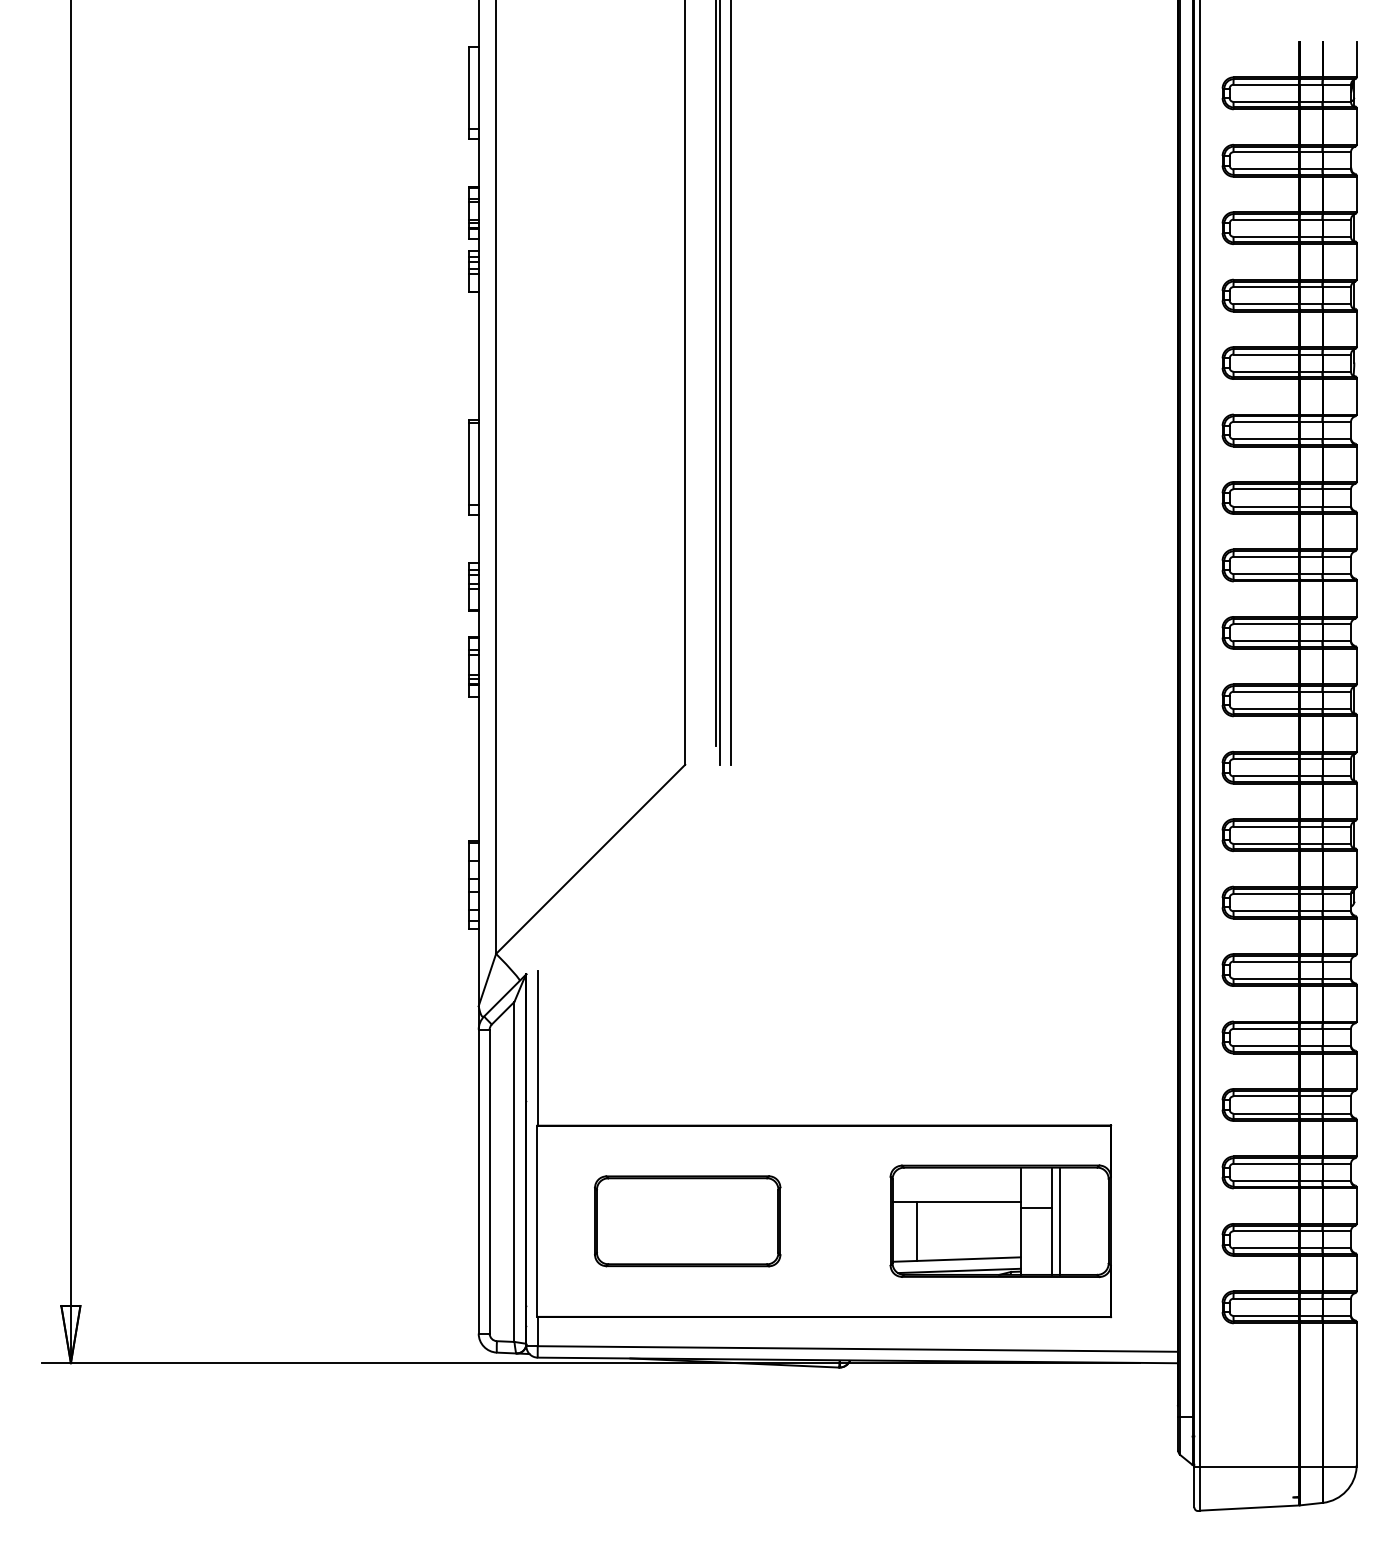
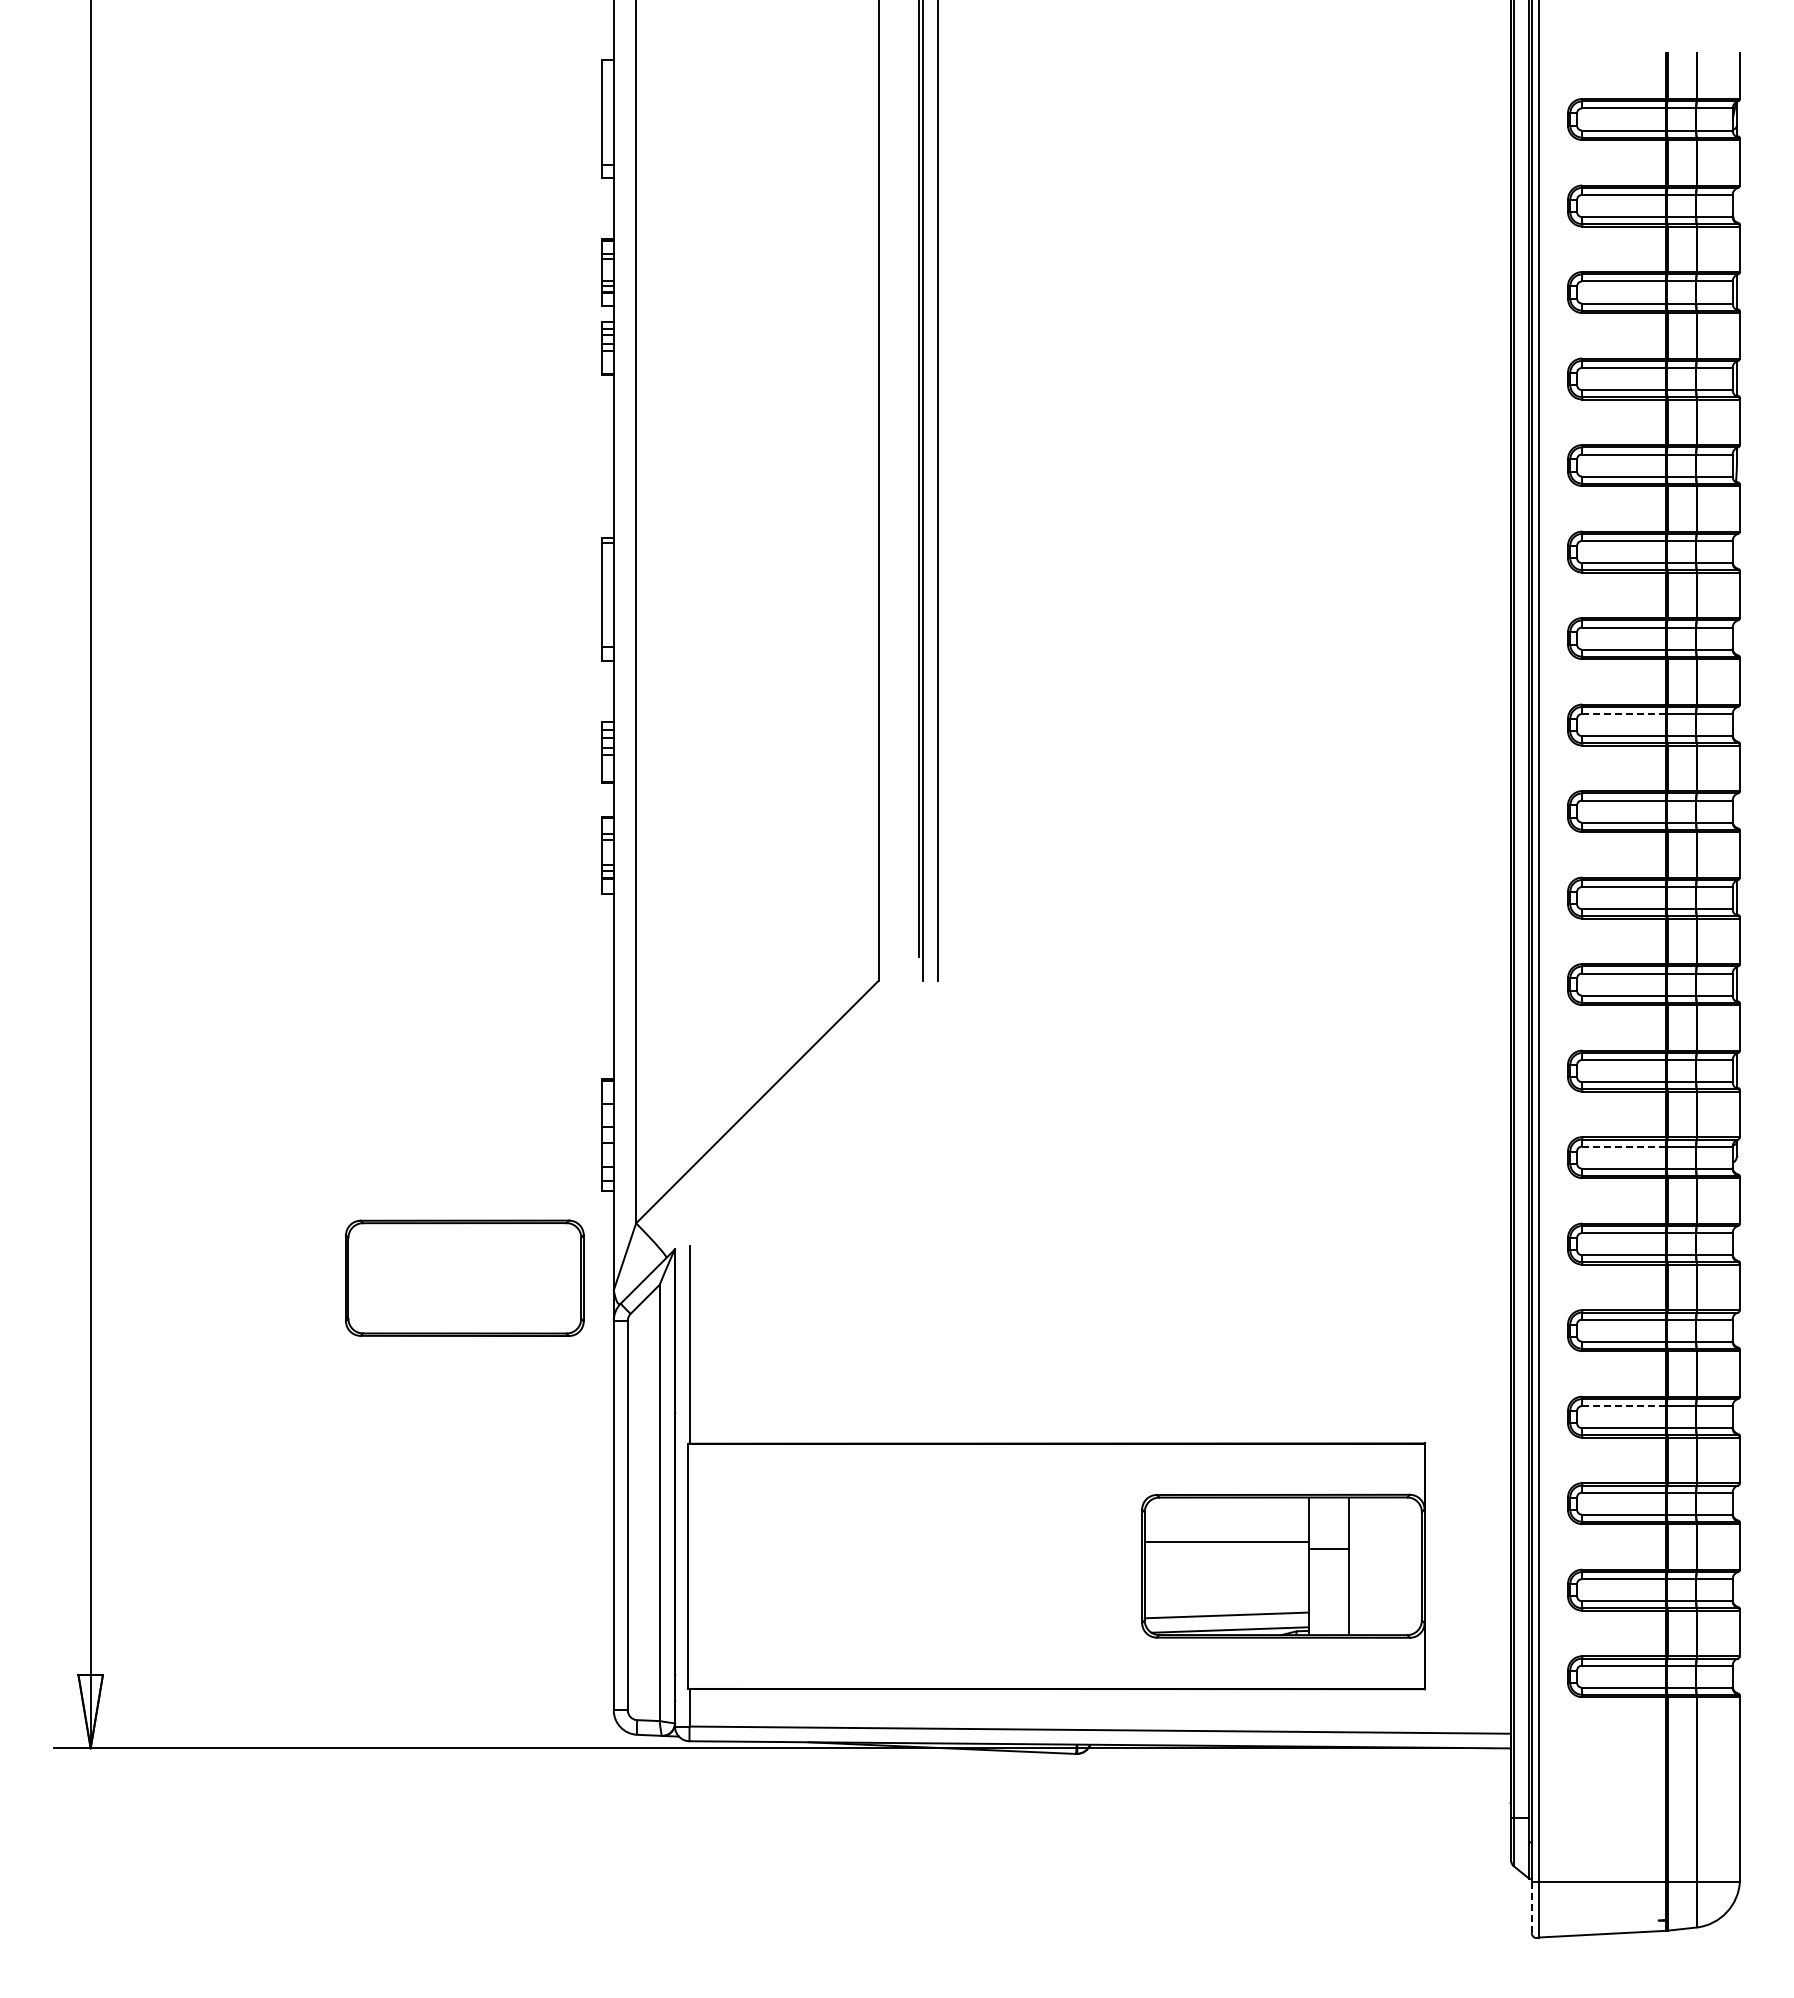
line: (1265, 557) -> (1623, 714), solid -> dashed
line: (1265, 893) -> (1623, 1146), solid -> dashed
line: (1265, 1096) -> (1623, 1406), solid -> dashed
part: (687, 1220) -> (464, 1277), moved
line: (1060, 1221) -> (1359, 1566), removed
line: (917, 1231) -> (1176, 1579), removed
line: (1194, 1487) -> (1531, 1907), solid -> dashed

